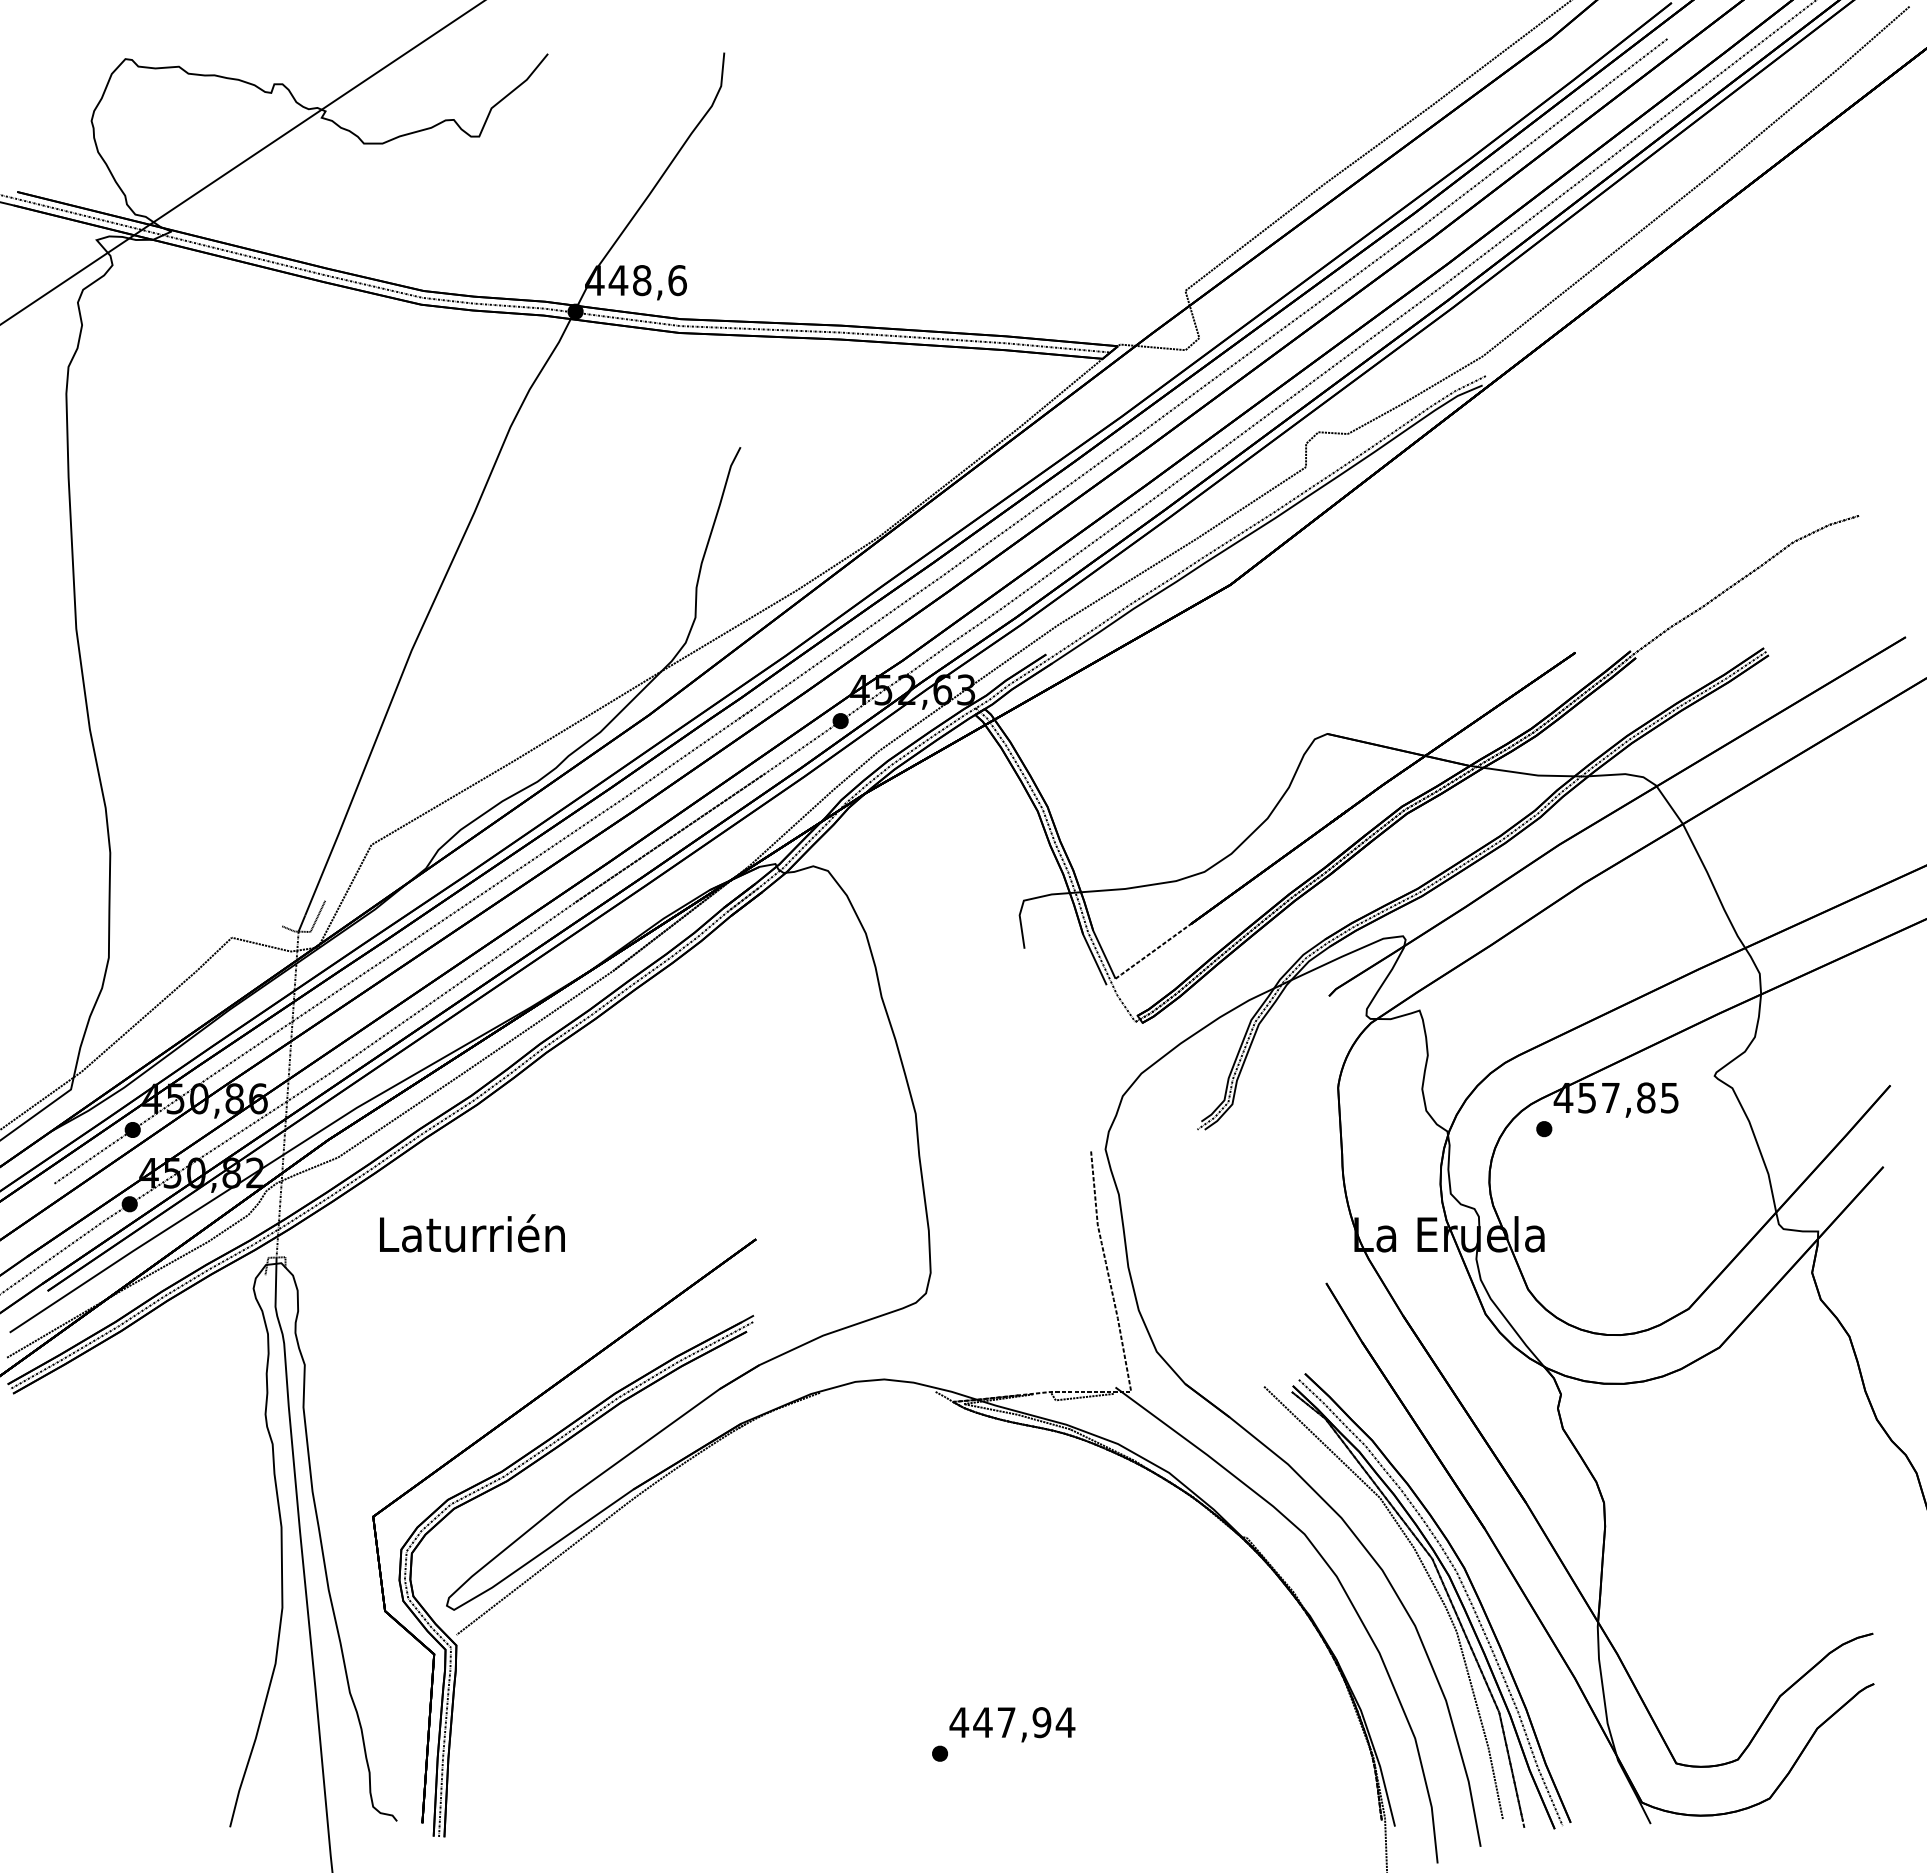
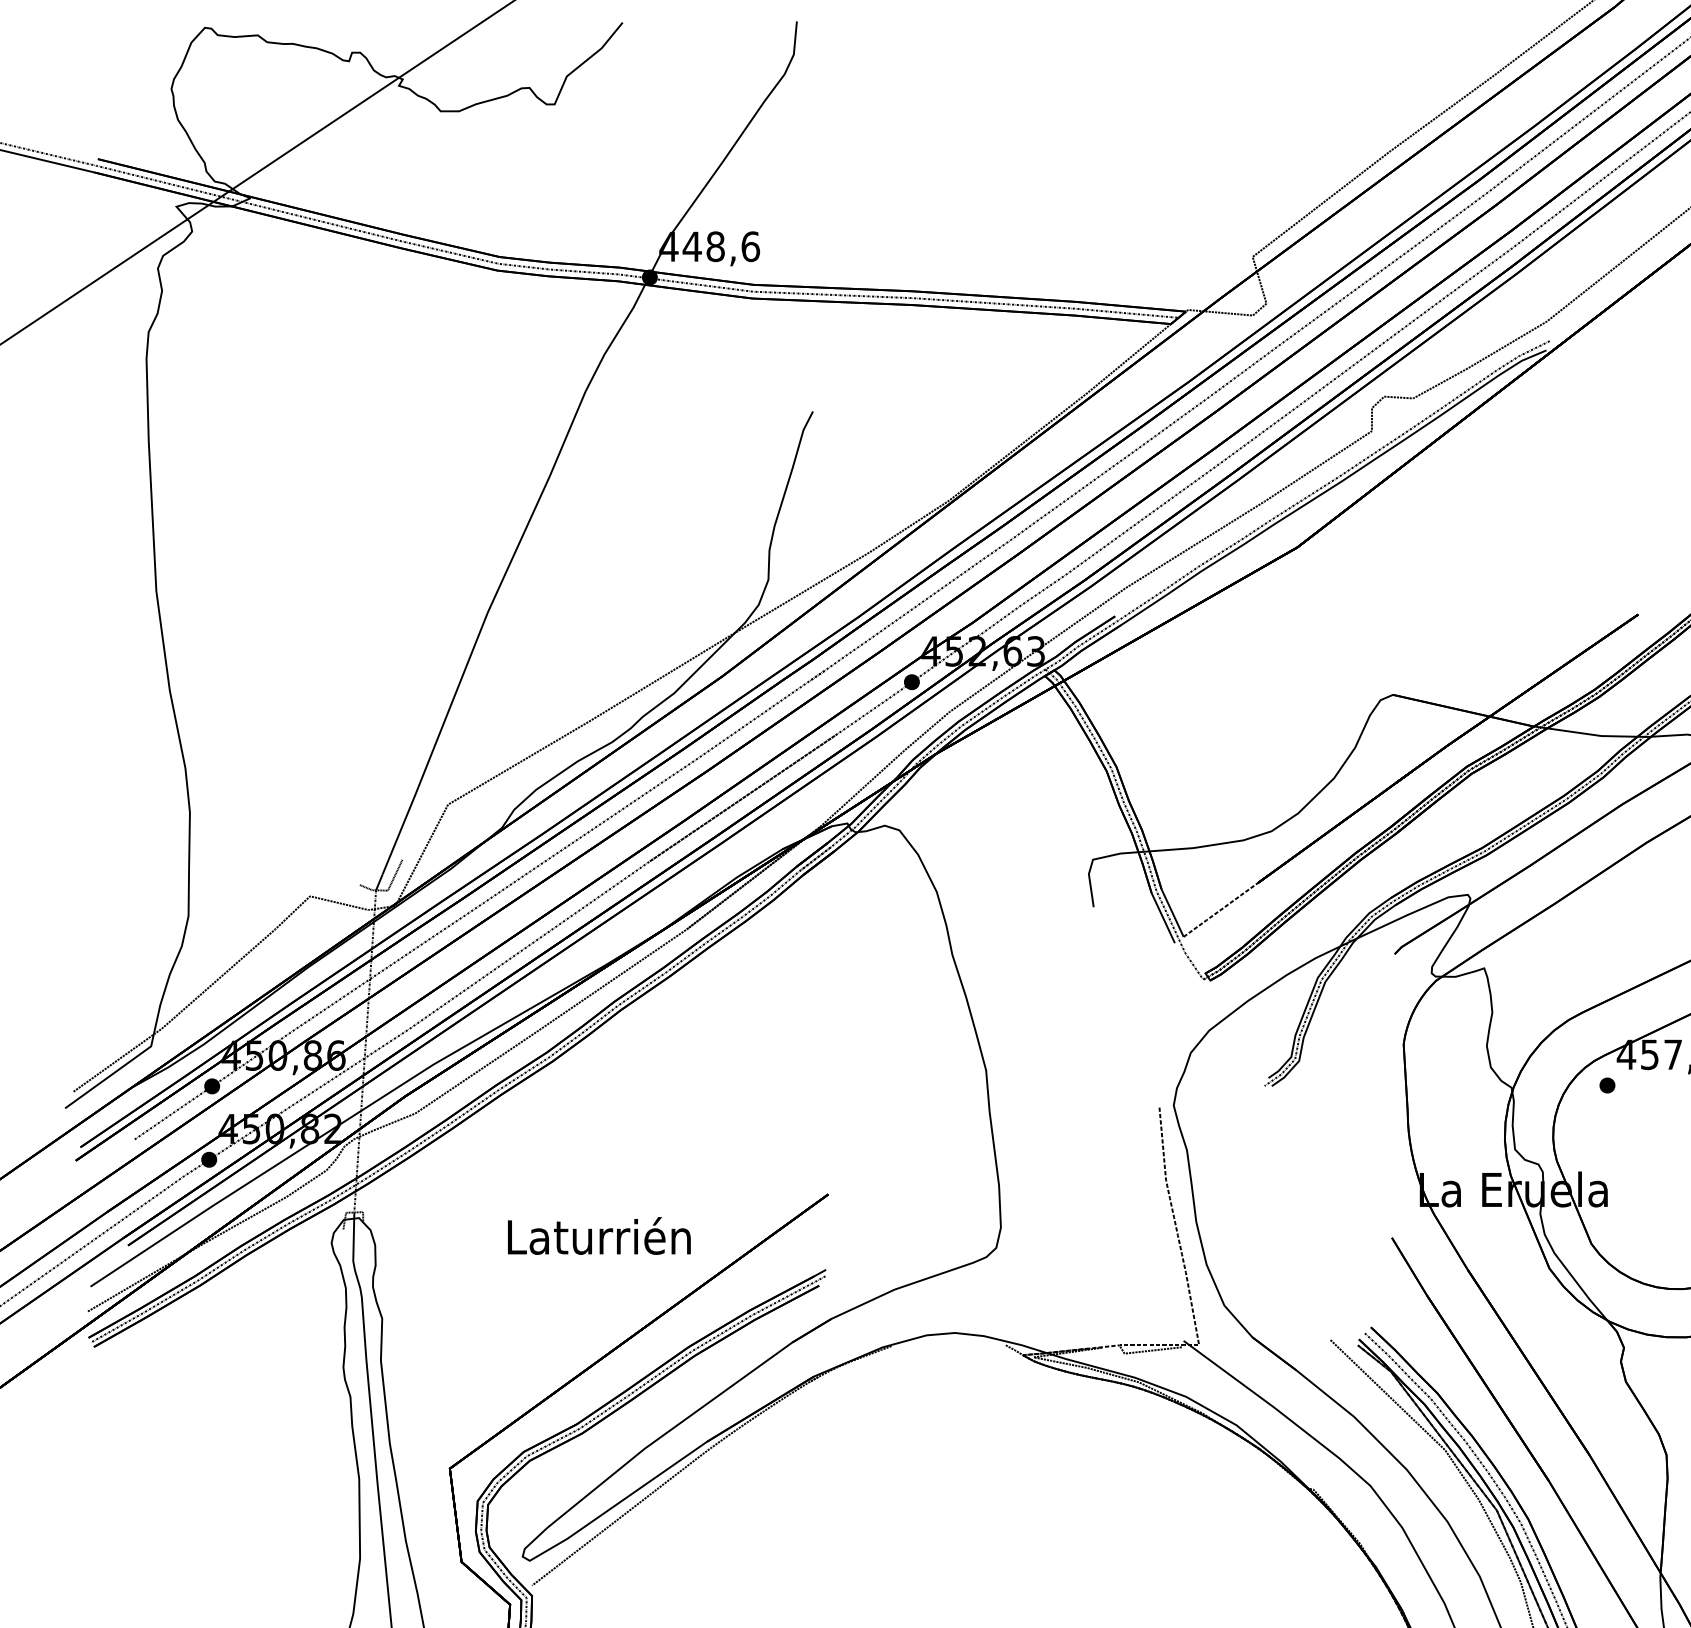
text: (472, 1233) -> (599, 1236), moved

